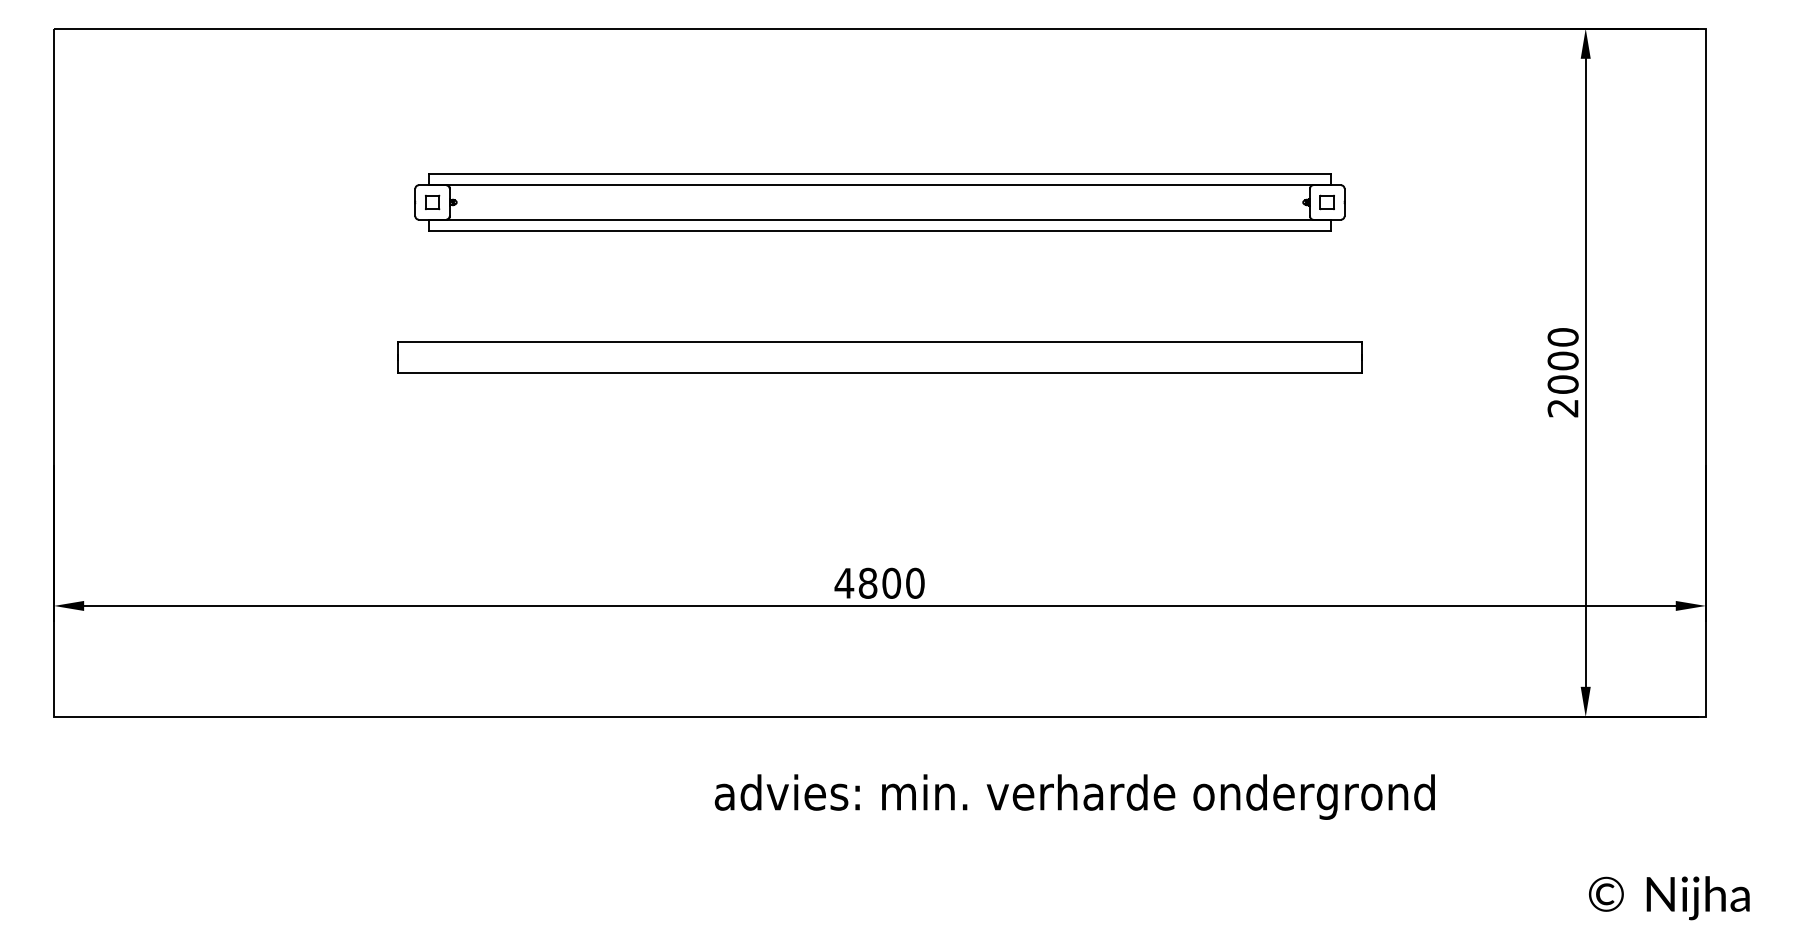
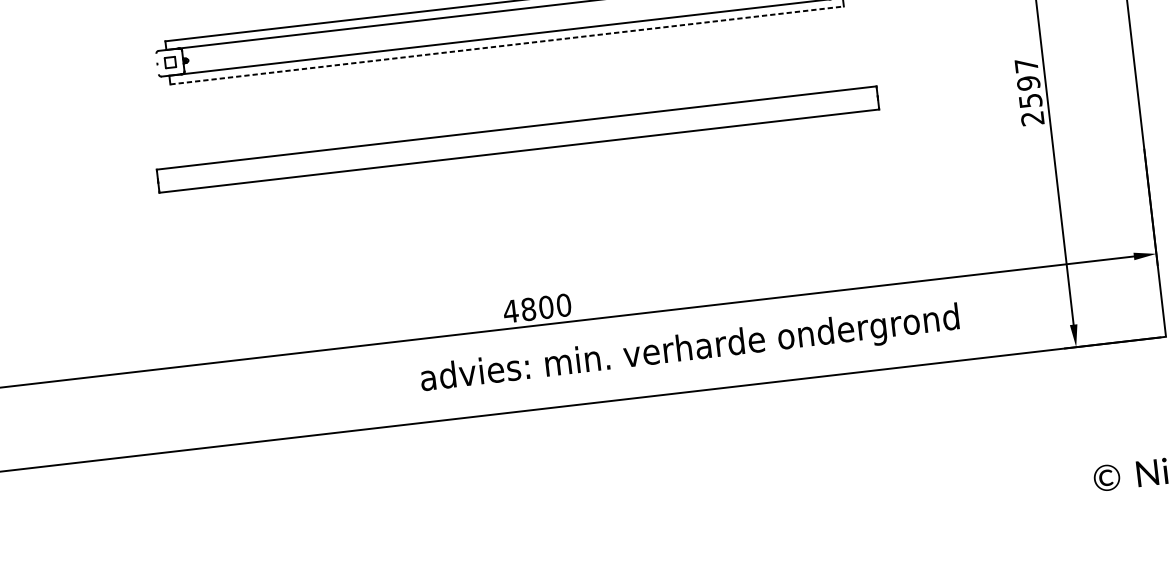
line: (415, 202) -> (157, 64), removed
line: (879, 231) -> (506, 45), solid -> dashed
text: (1562, 360) -> (1028, 82), 2000 -> 2597
text: (1074, 796) -> (689, 349), moved

